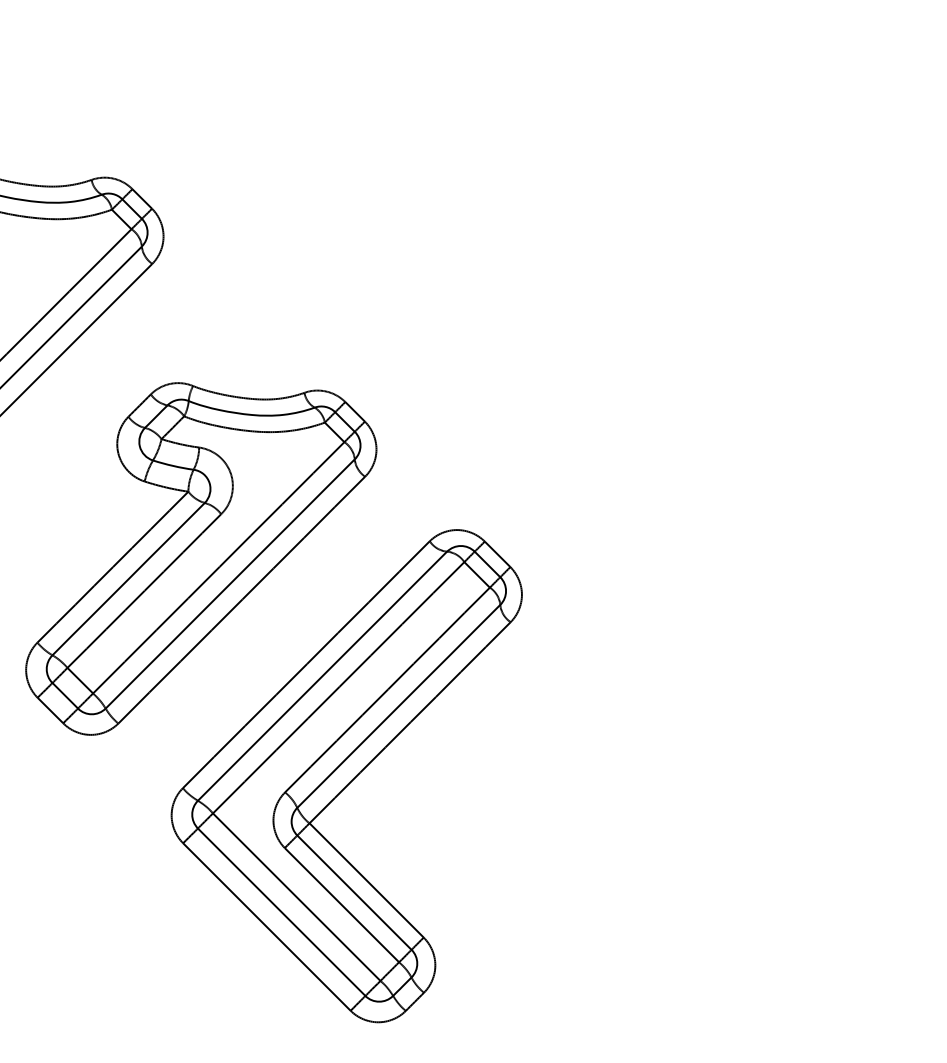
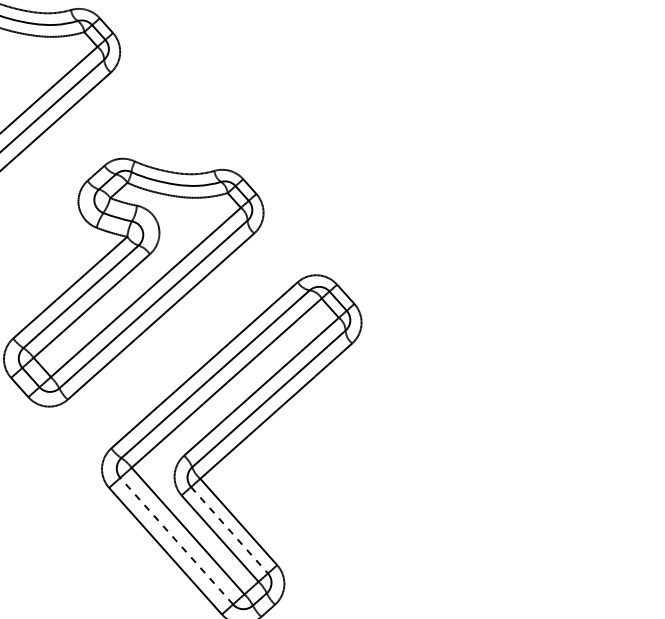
line: (354, 892) -> (229, 530), solid -> dashed
line: (281, 911) -> (176, 540), solid -> dashed

